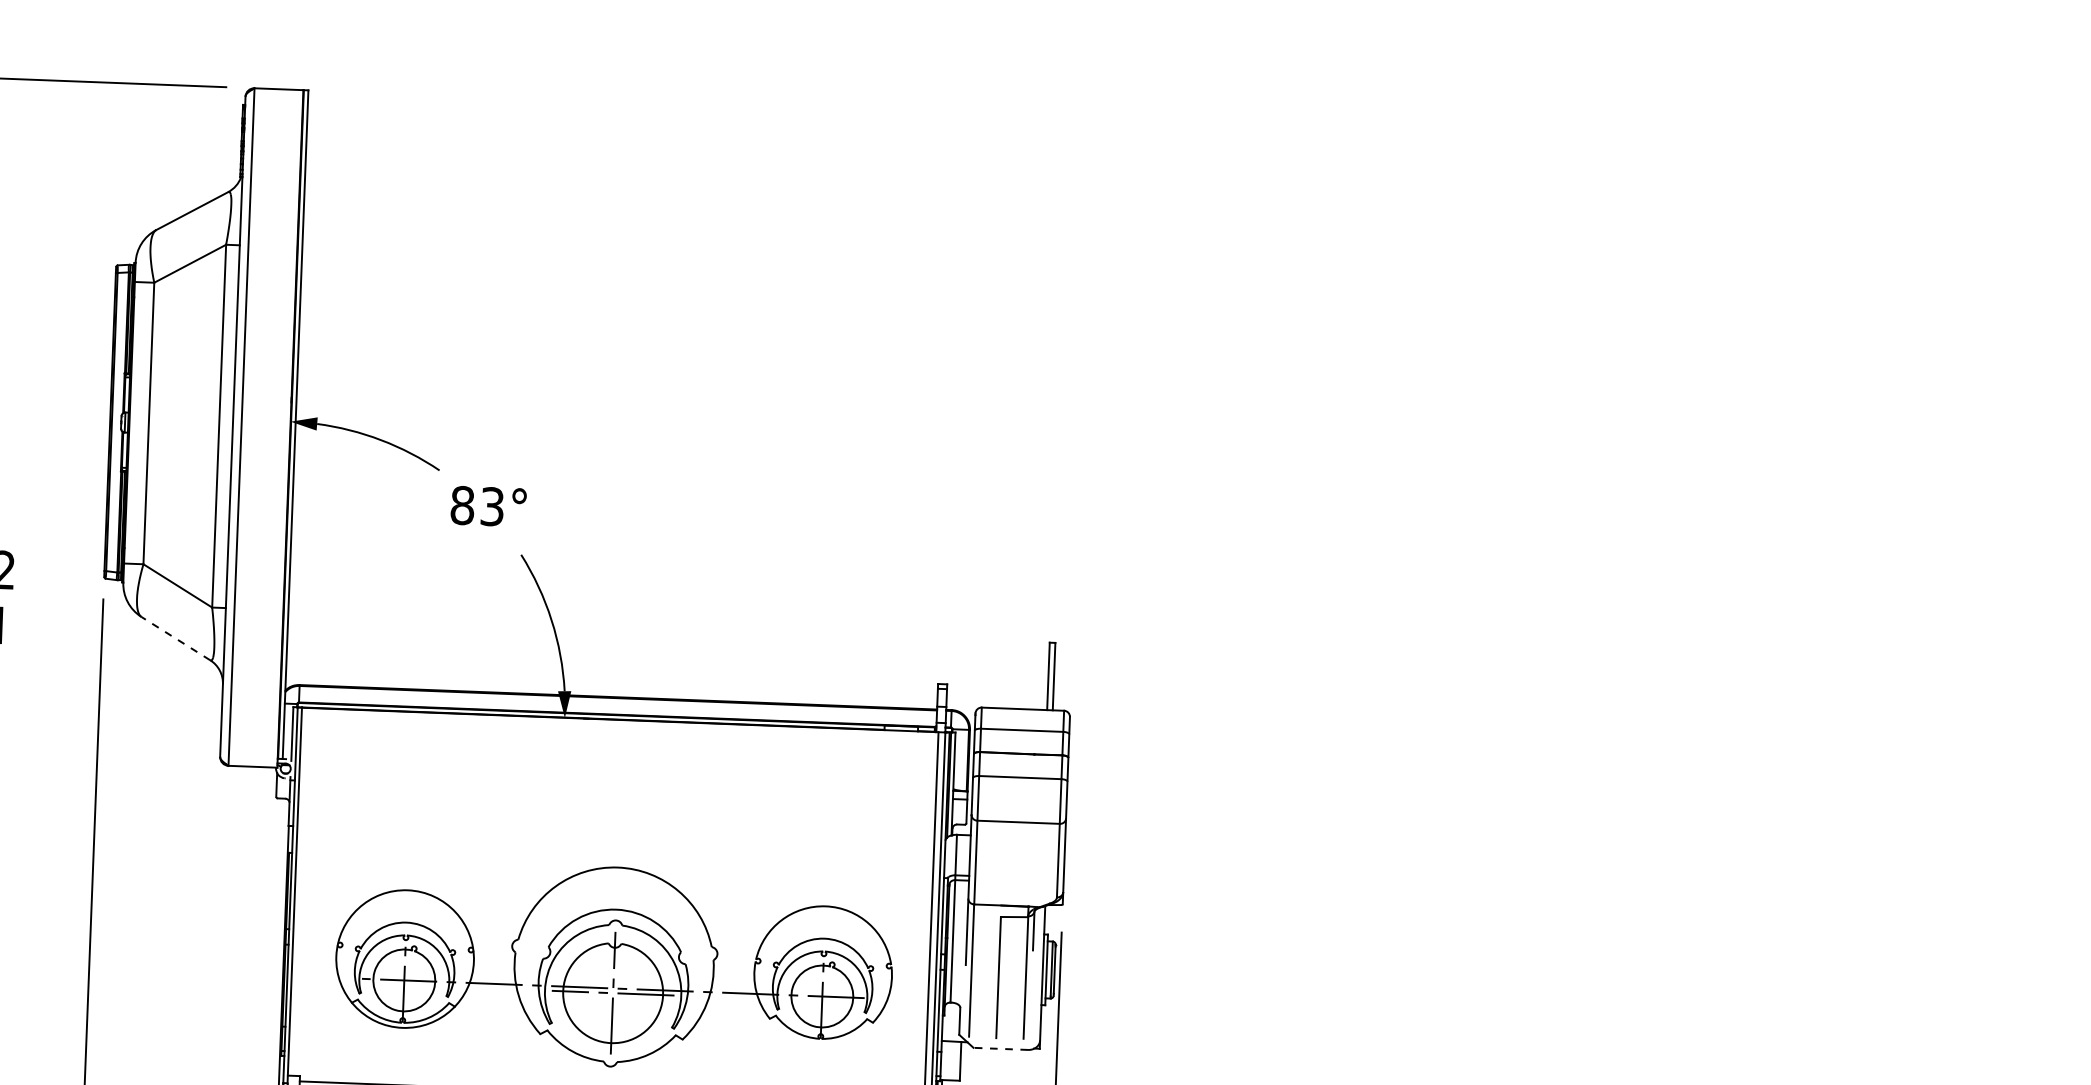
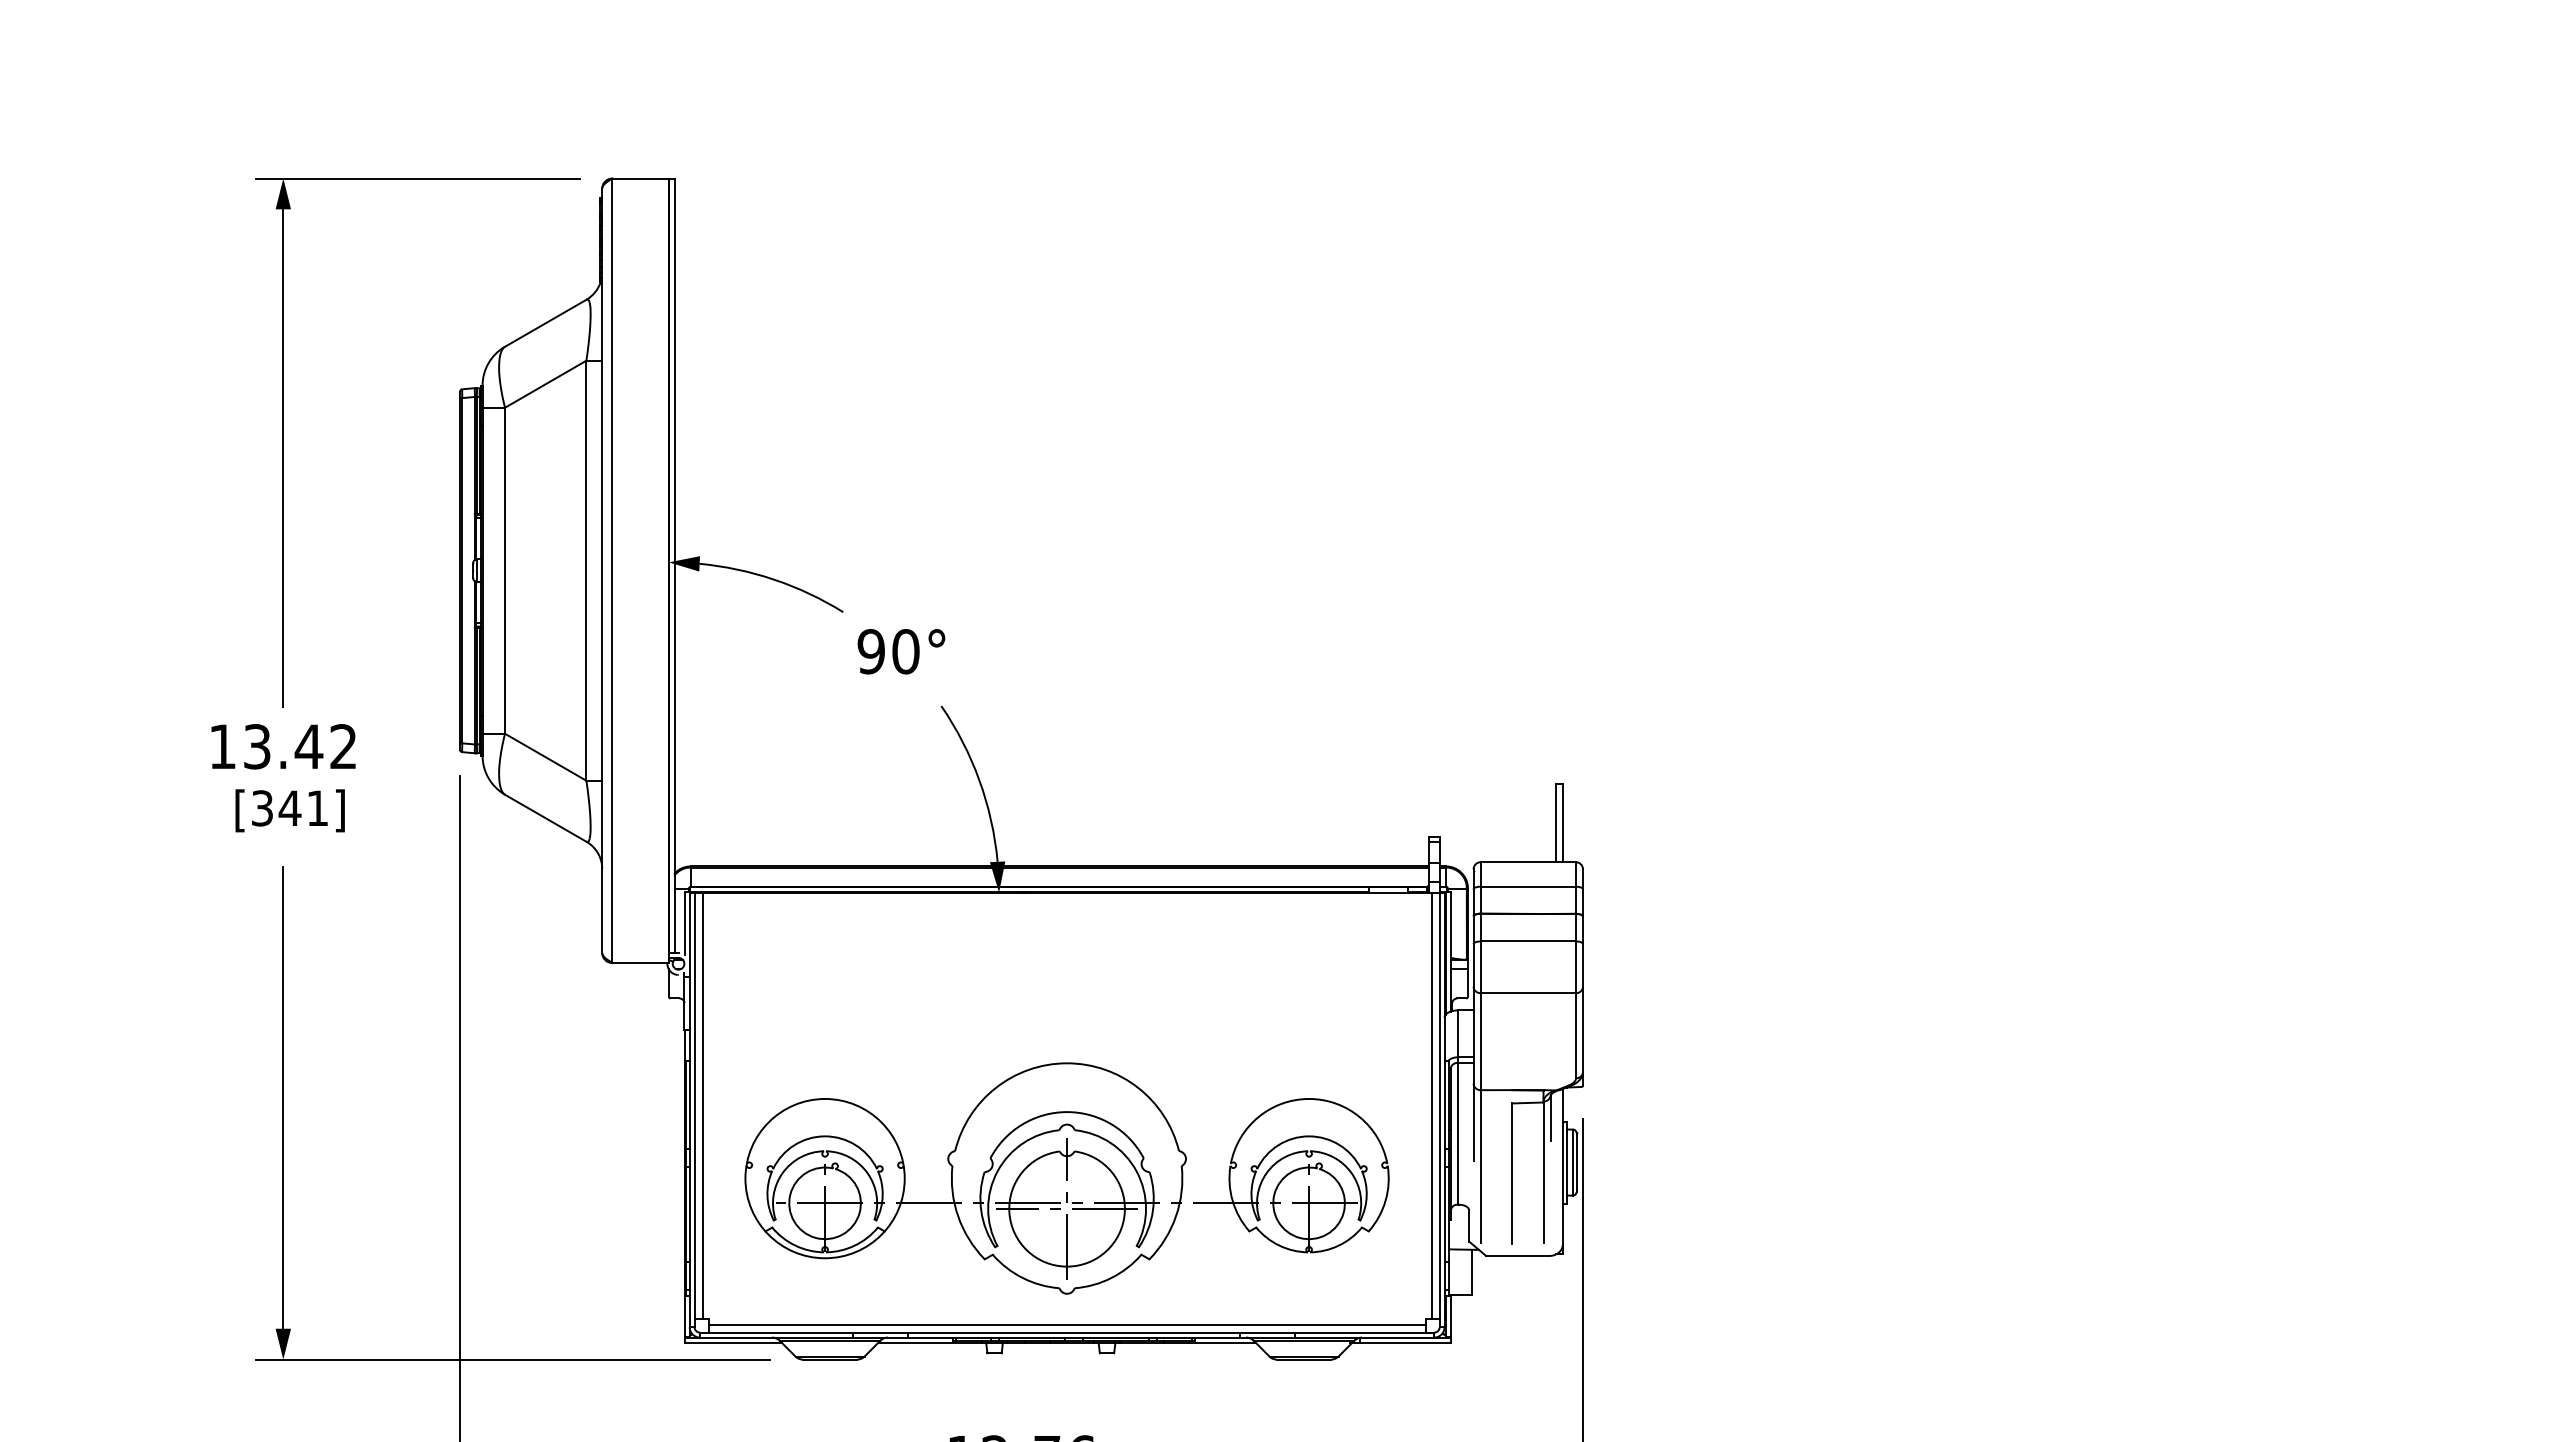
text: (477, 505) -> (888, 651), 83° -> 90°
line: (175, 638) -> (545, 818), dashed -> solid
line: (301, 891) -> (702, 1105), added
line: (1000, 1048) -> (1517, 1255), dashed -> solid

